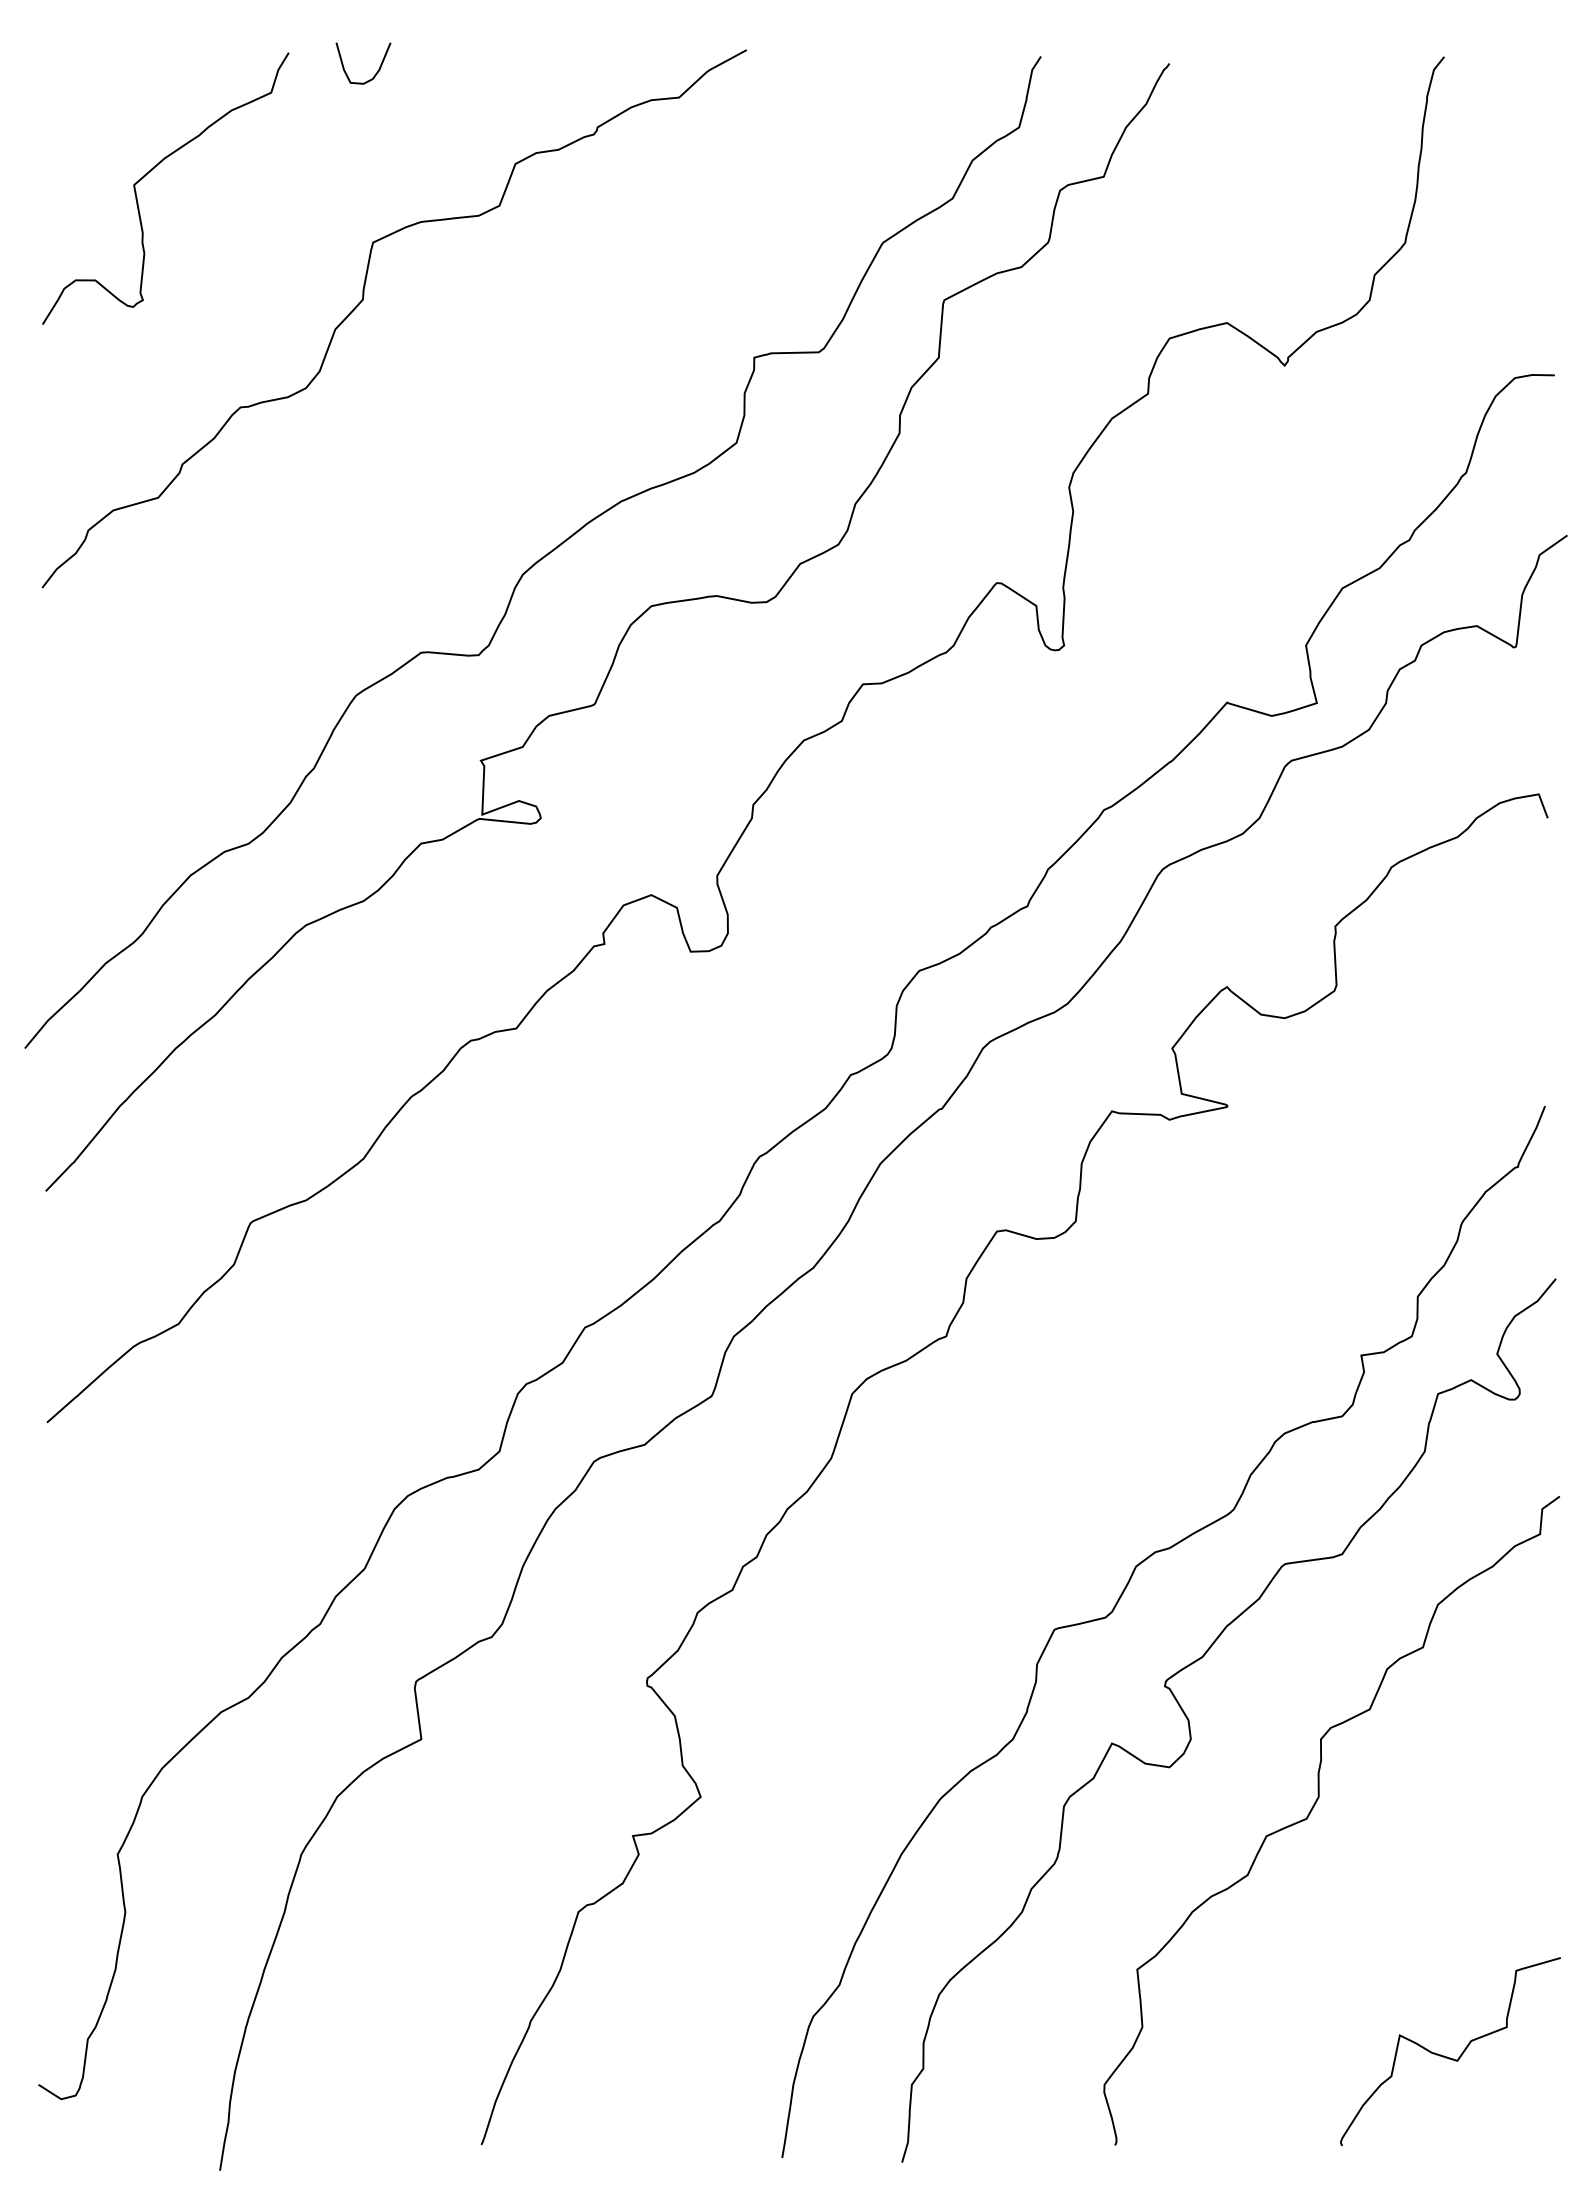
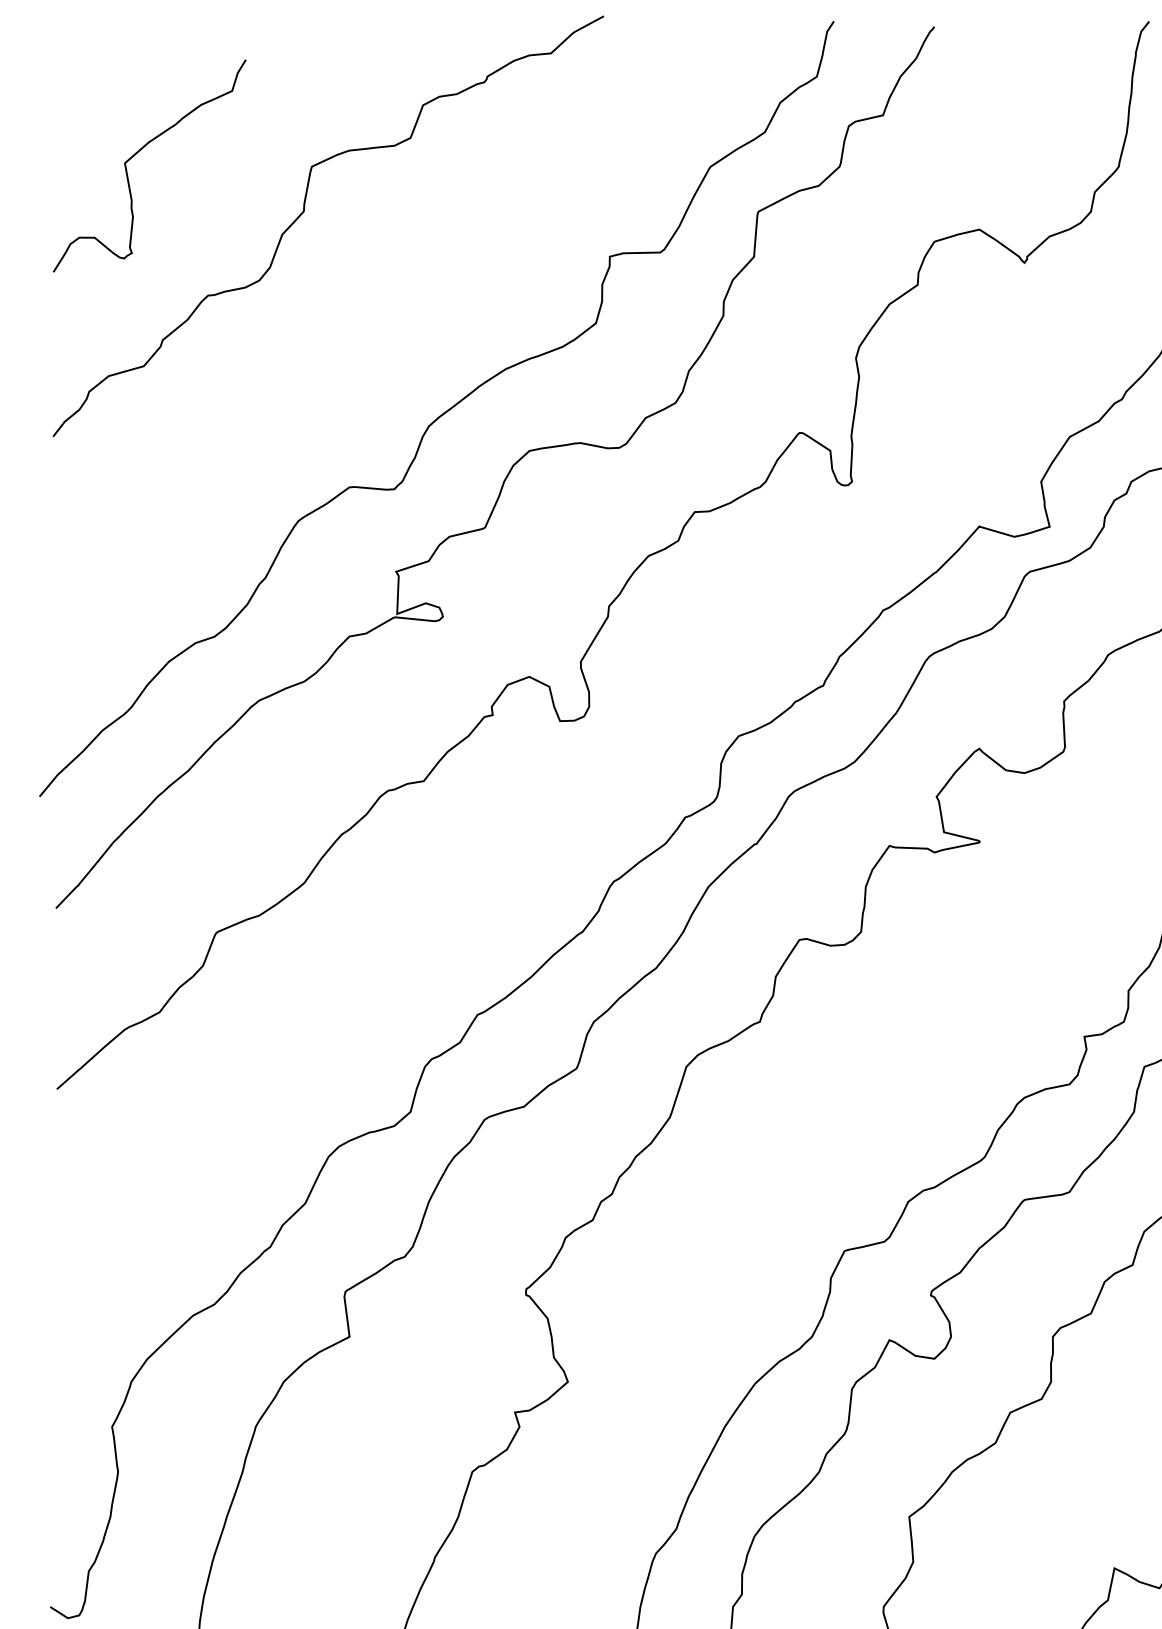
curve: (374, 74) -> (312, 35), removed
curve: (150, 172) -> (137, 153), moved

